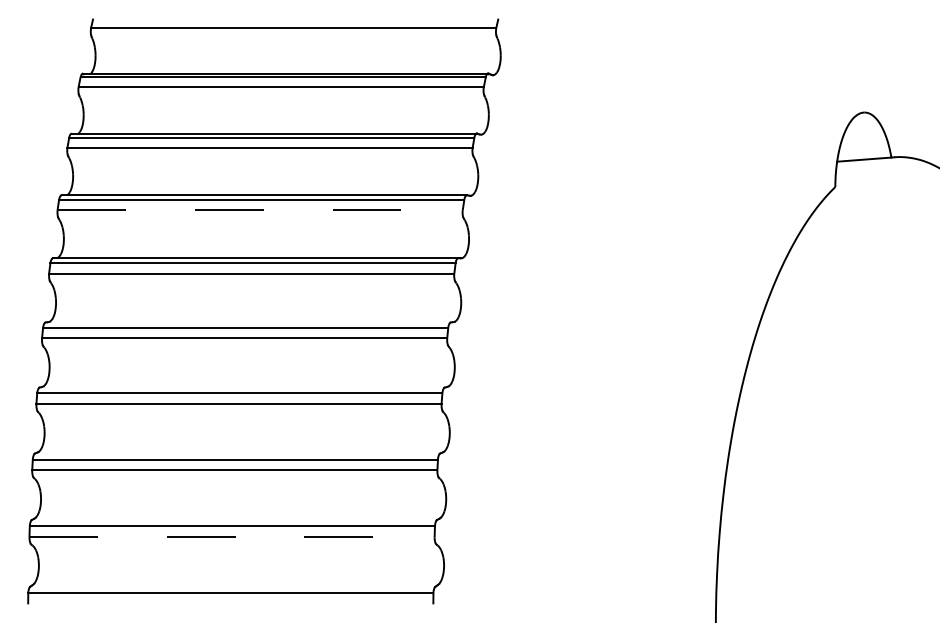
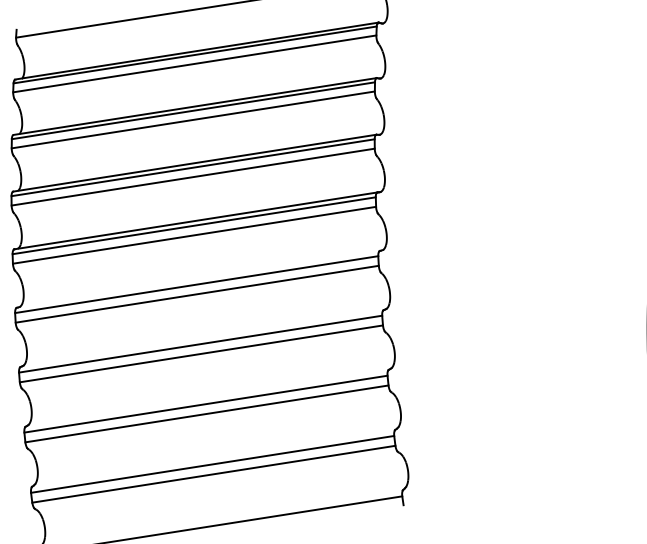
line: (260, 210) -> (193, 177), dashed -> solid
line: (232, 537) -> (214, 474), dashed -> solid

